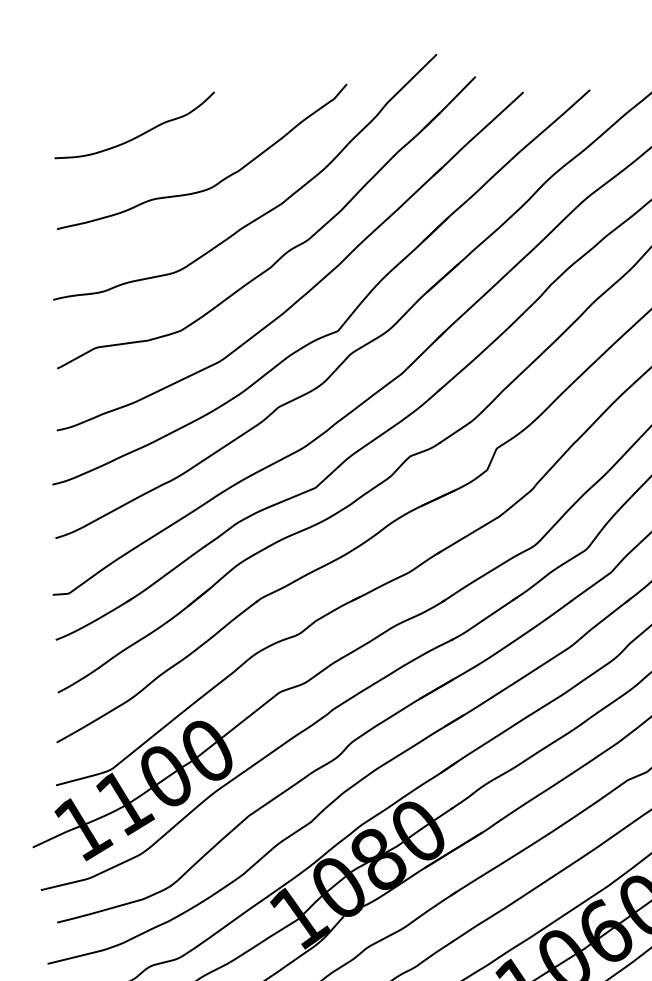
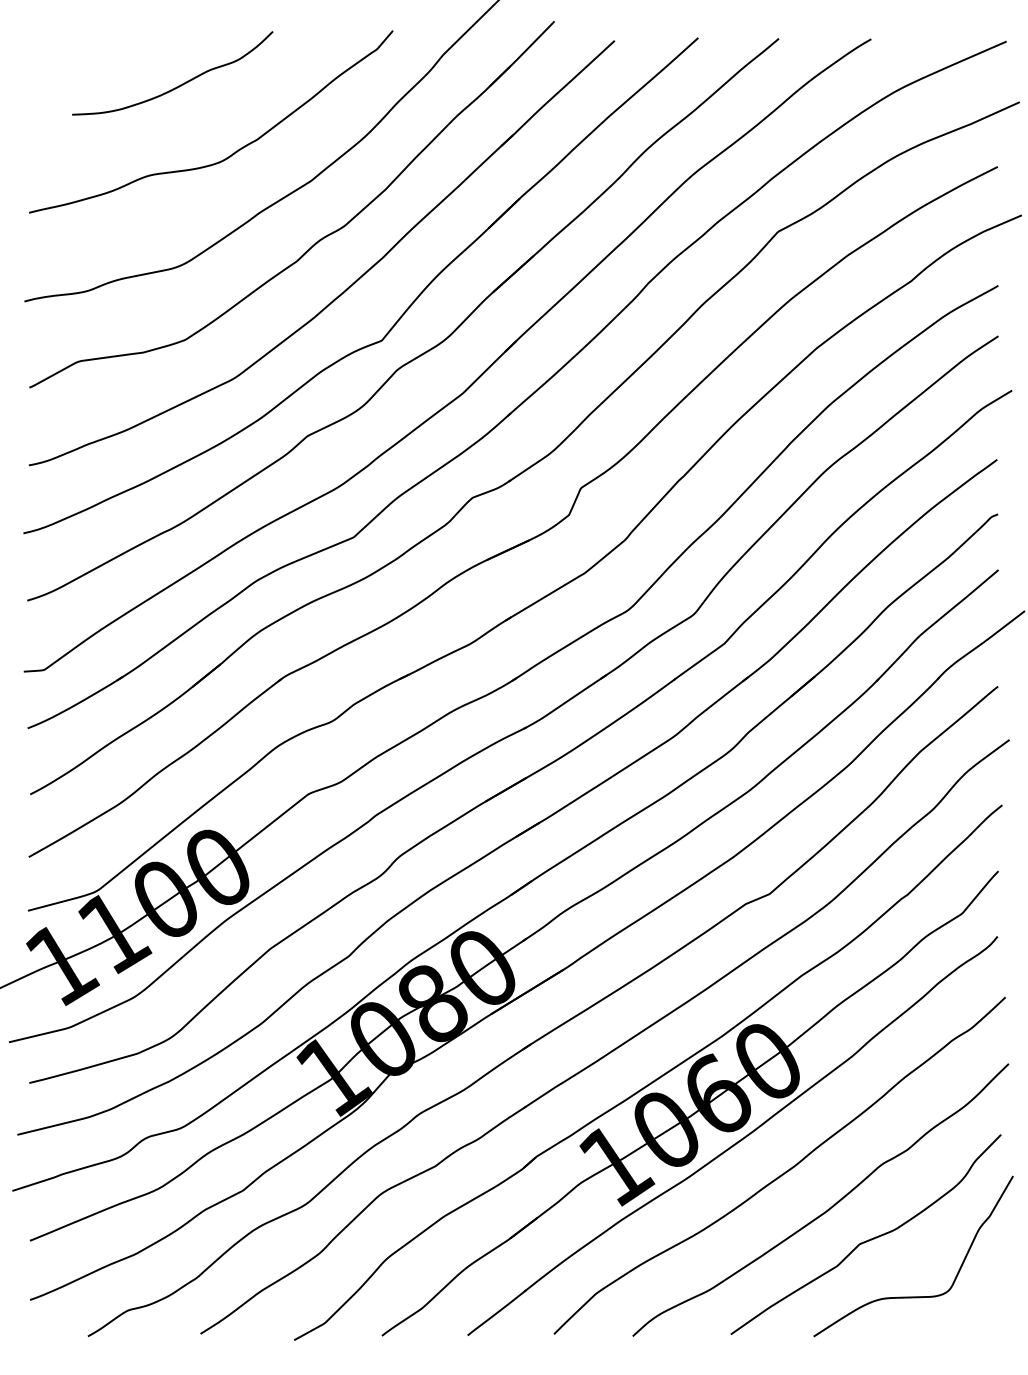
curve: (139, 134) -> (178, 85), moved

